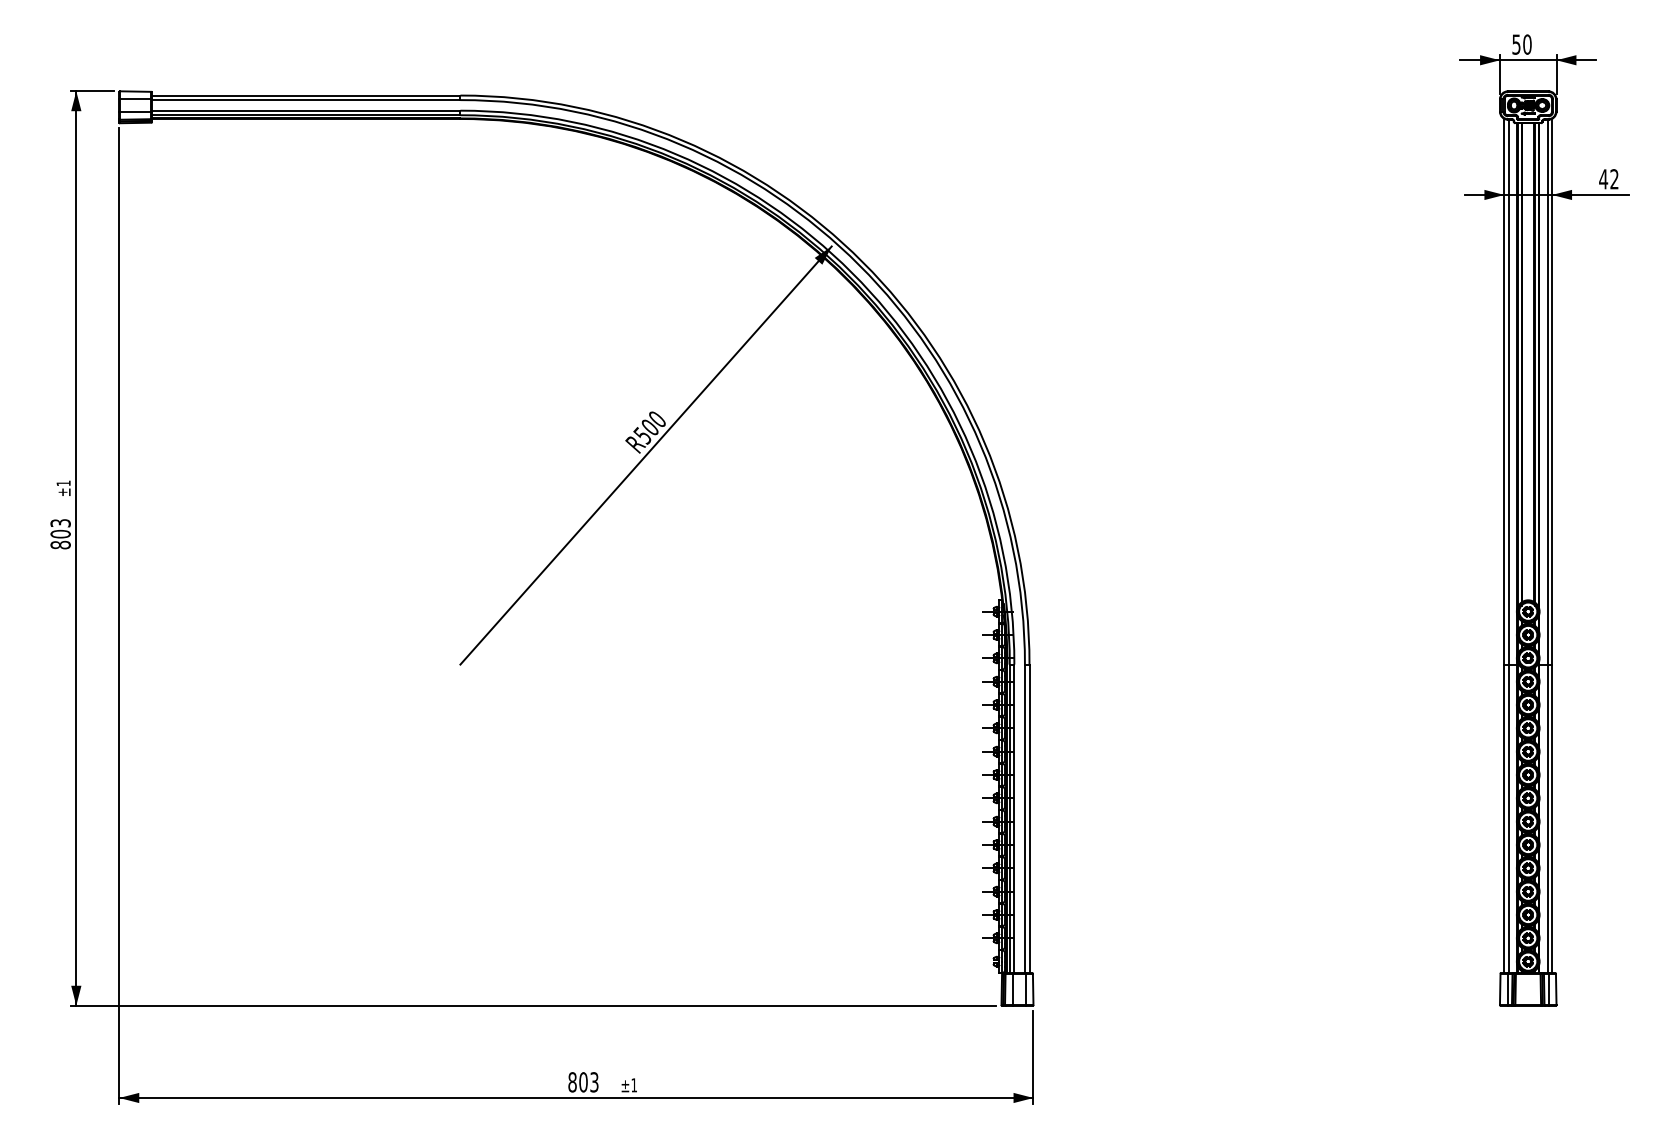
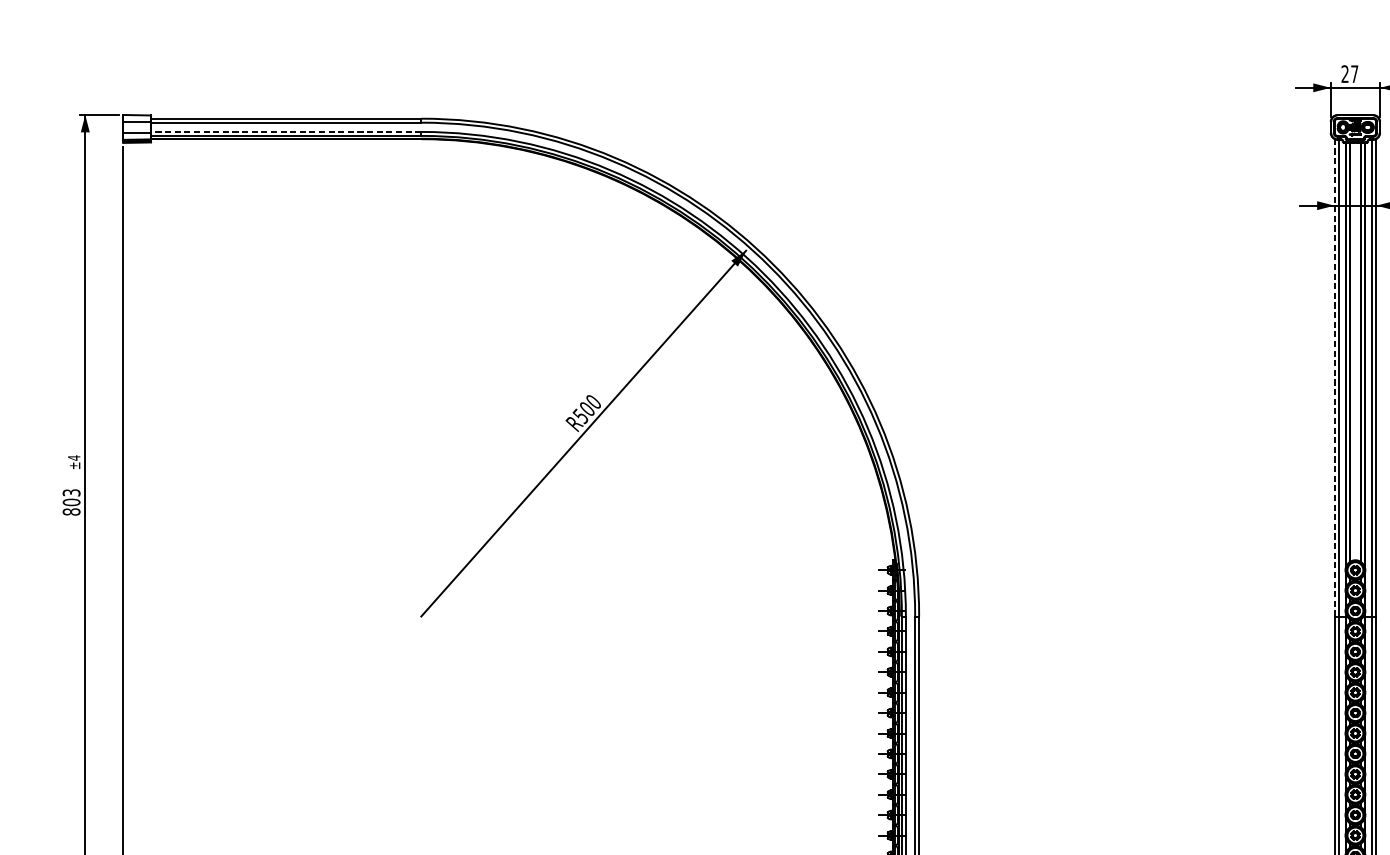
text: (1521, 44) -> (1349, 74), 50 -> 27
line: (305, 110) -> (285, 131), solid -> dashed
line: (1504, 391) -> (1334, 377), solid -> dashed
text: (63, 483) -> (74, 458), ±1 -> ±4

